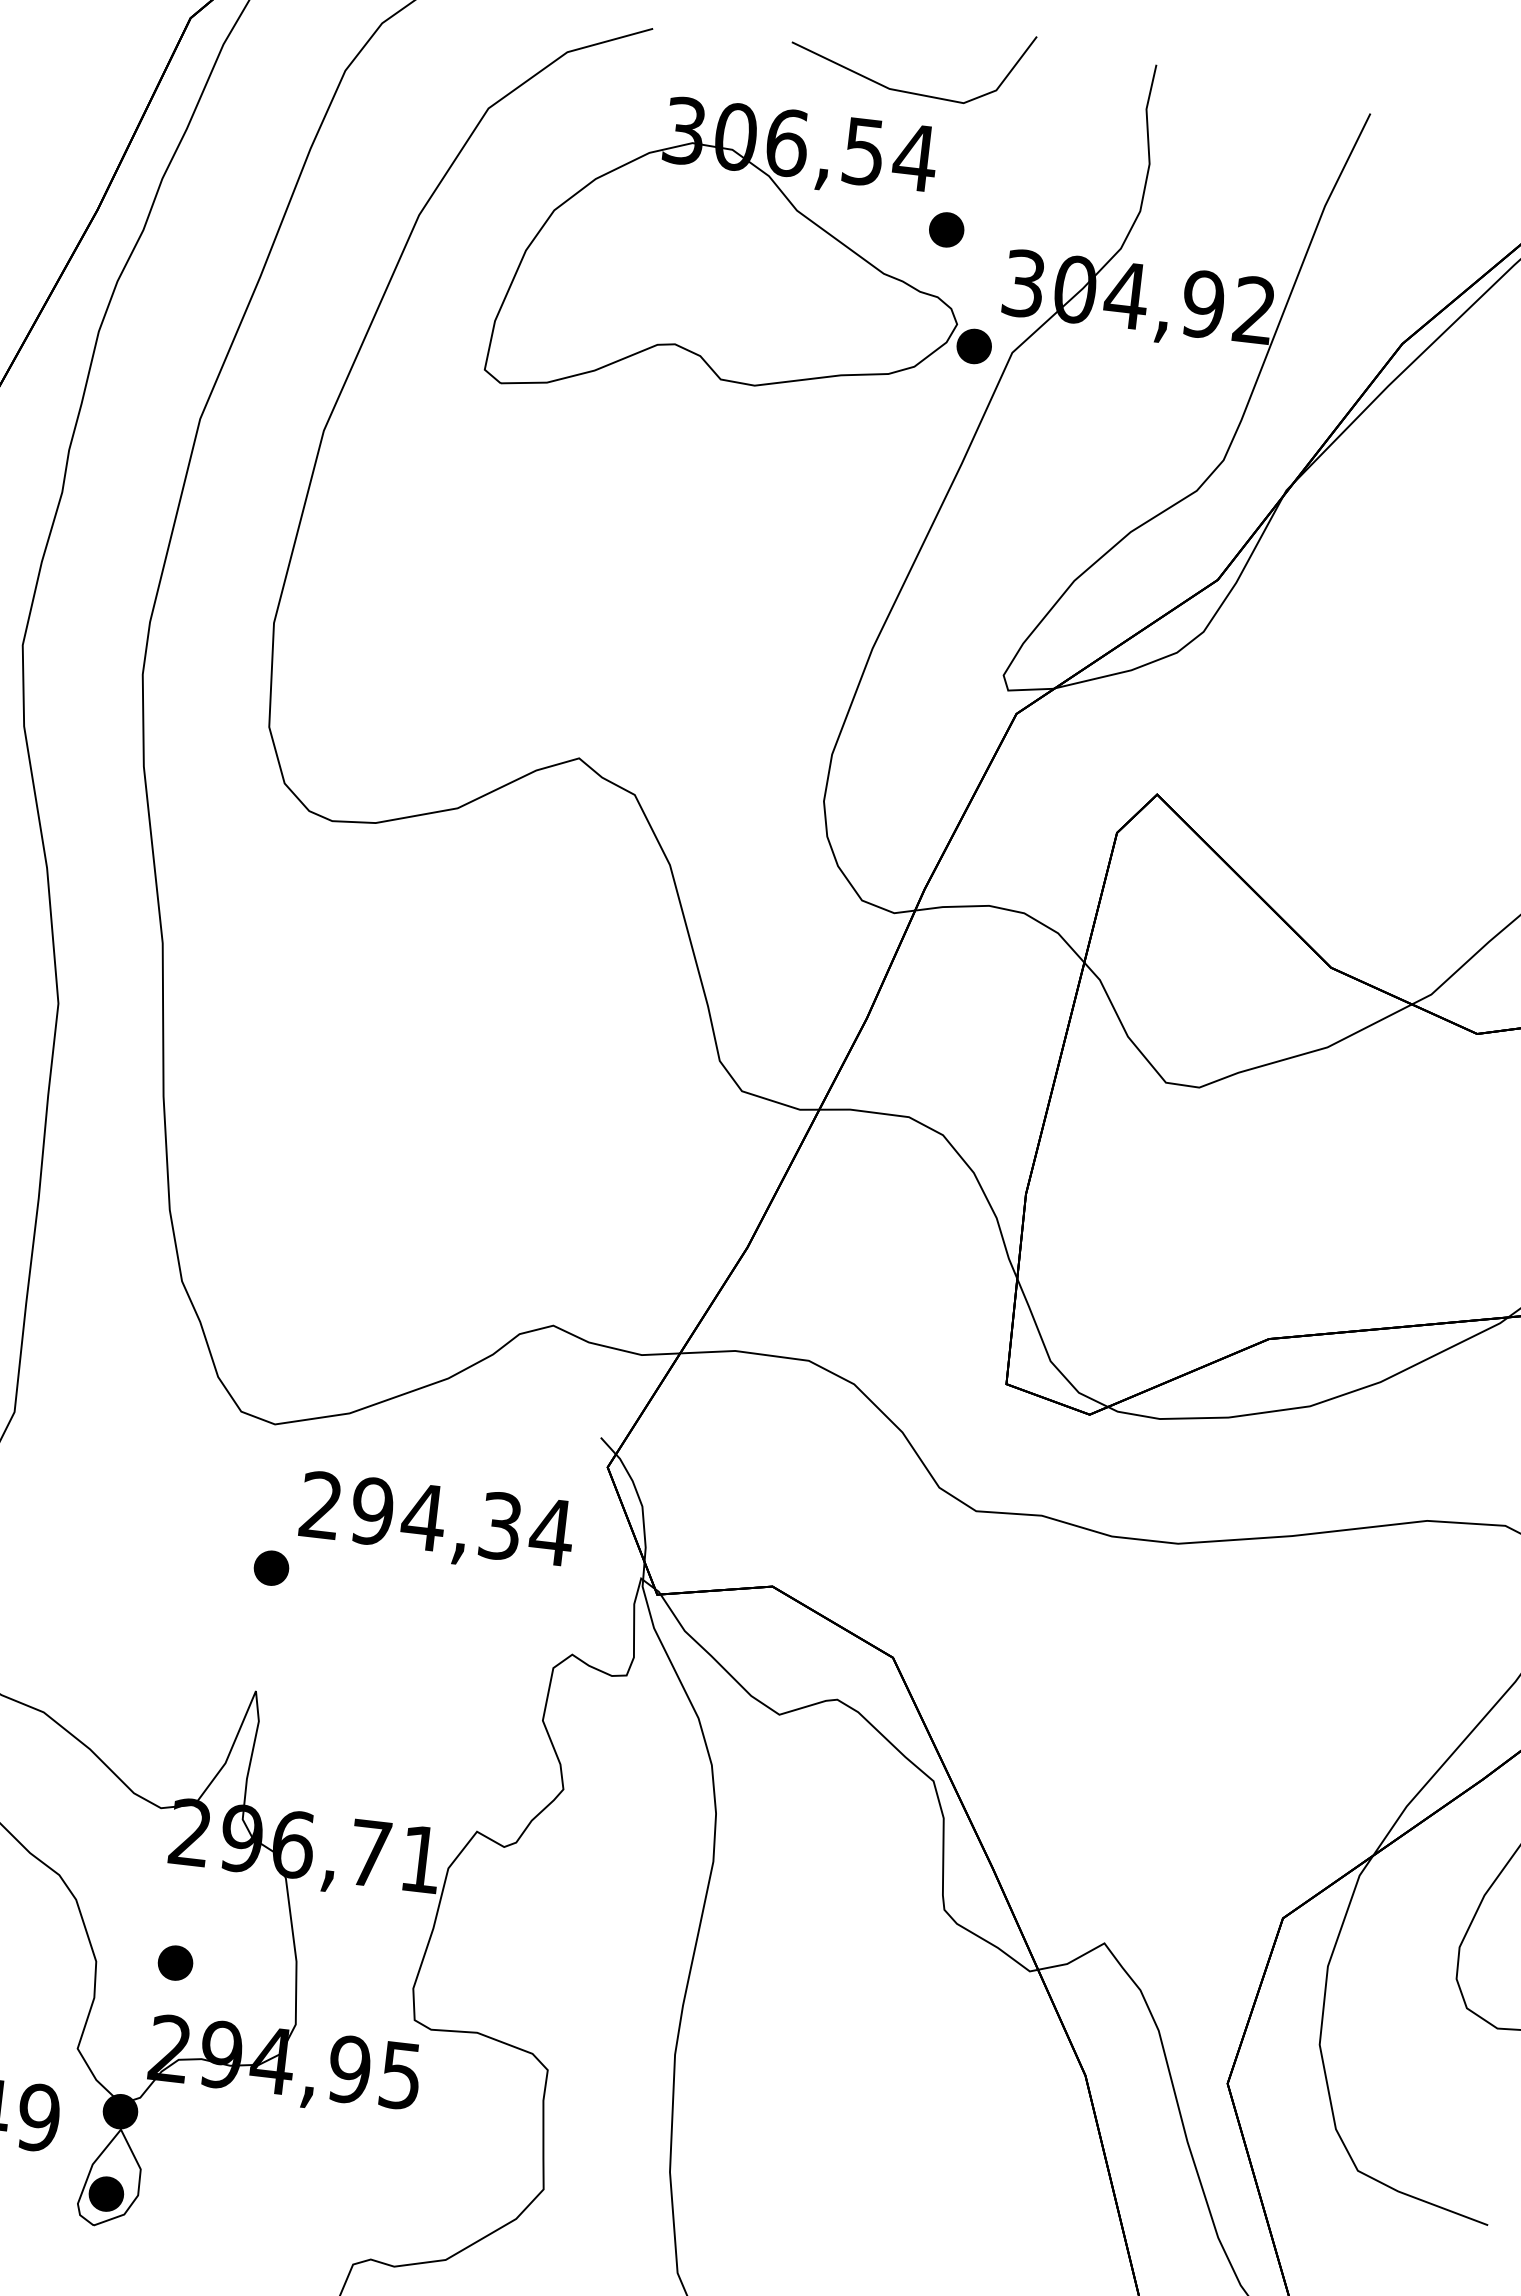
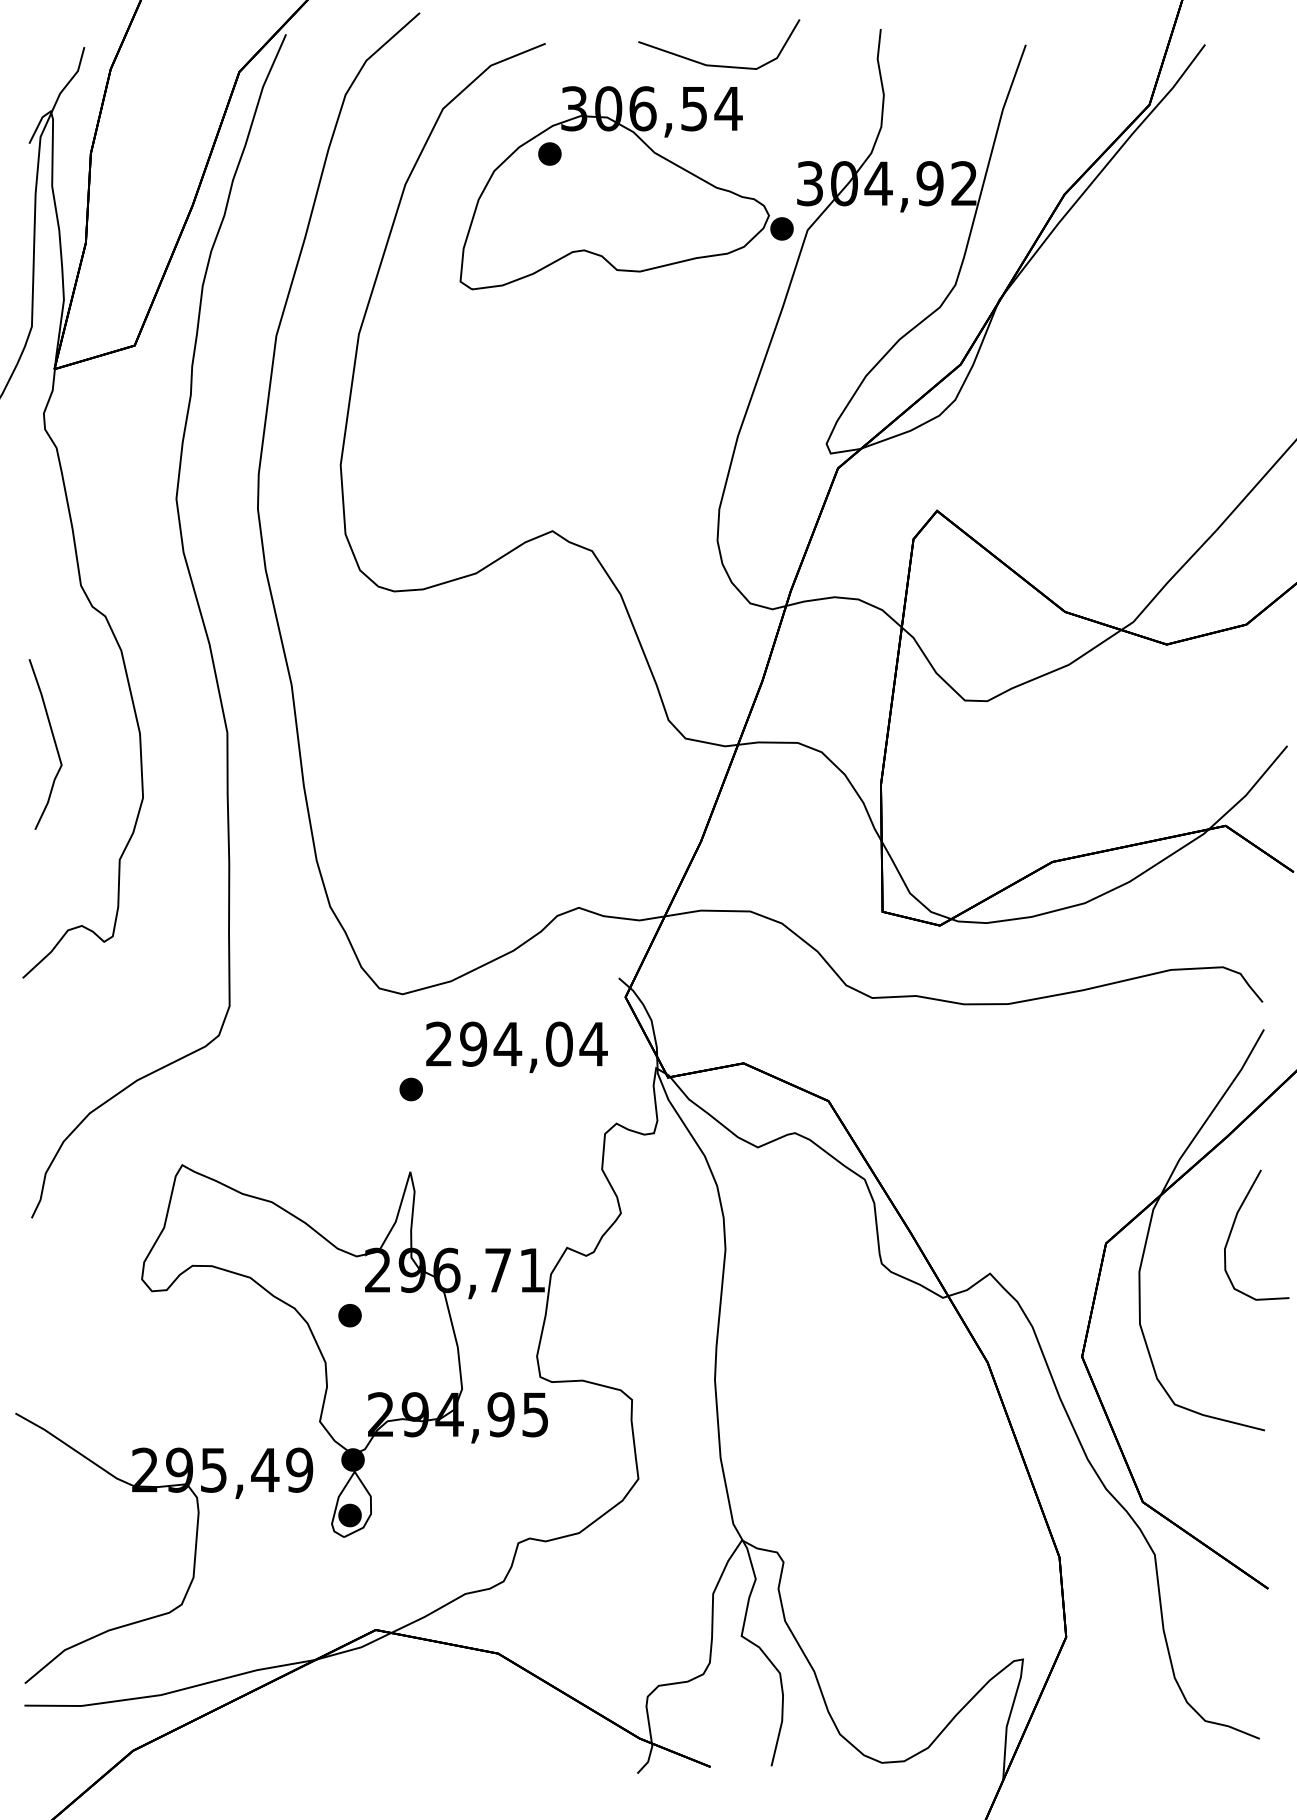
part: (946, 229) -> (549, 153), moved
text: (500, 1525) -> (559, 1043), 294,34 -> 294,04
part: (174, 1962) -> (349, 1315), moved

